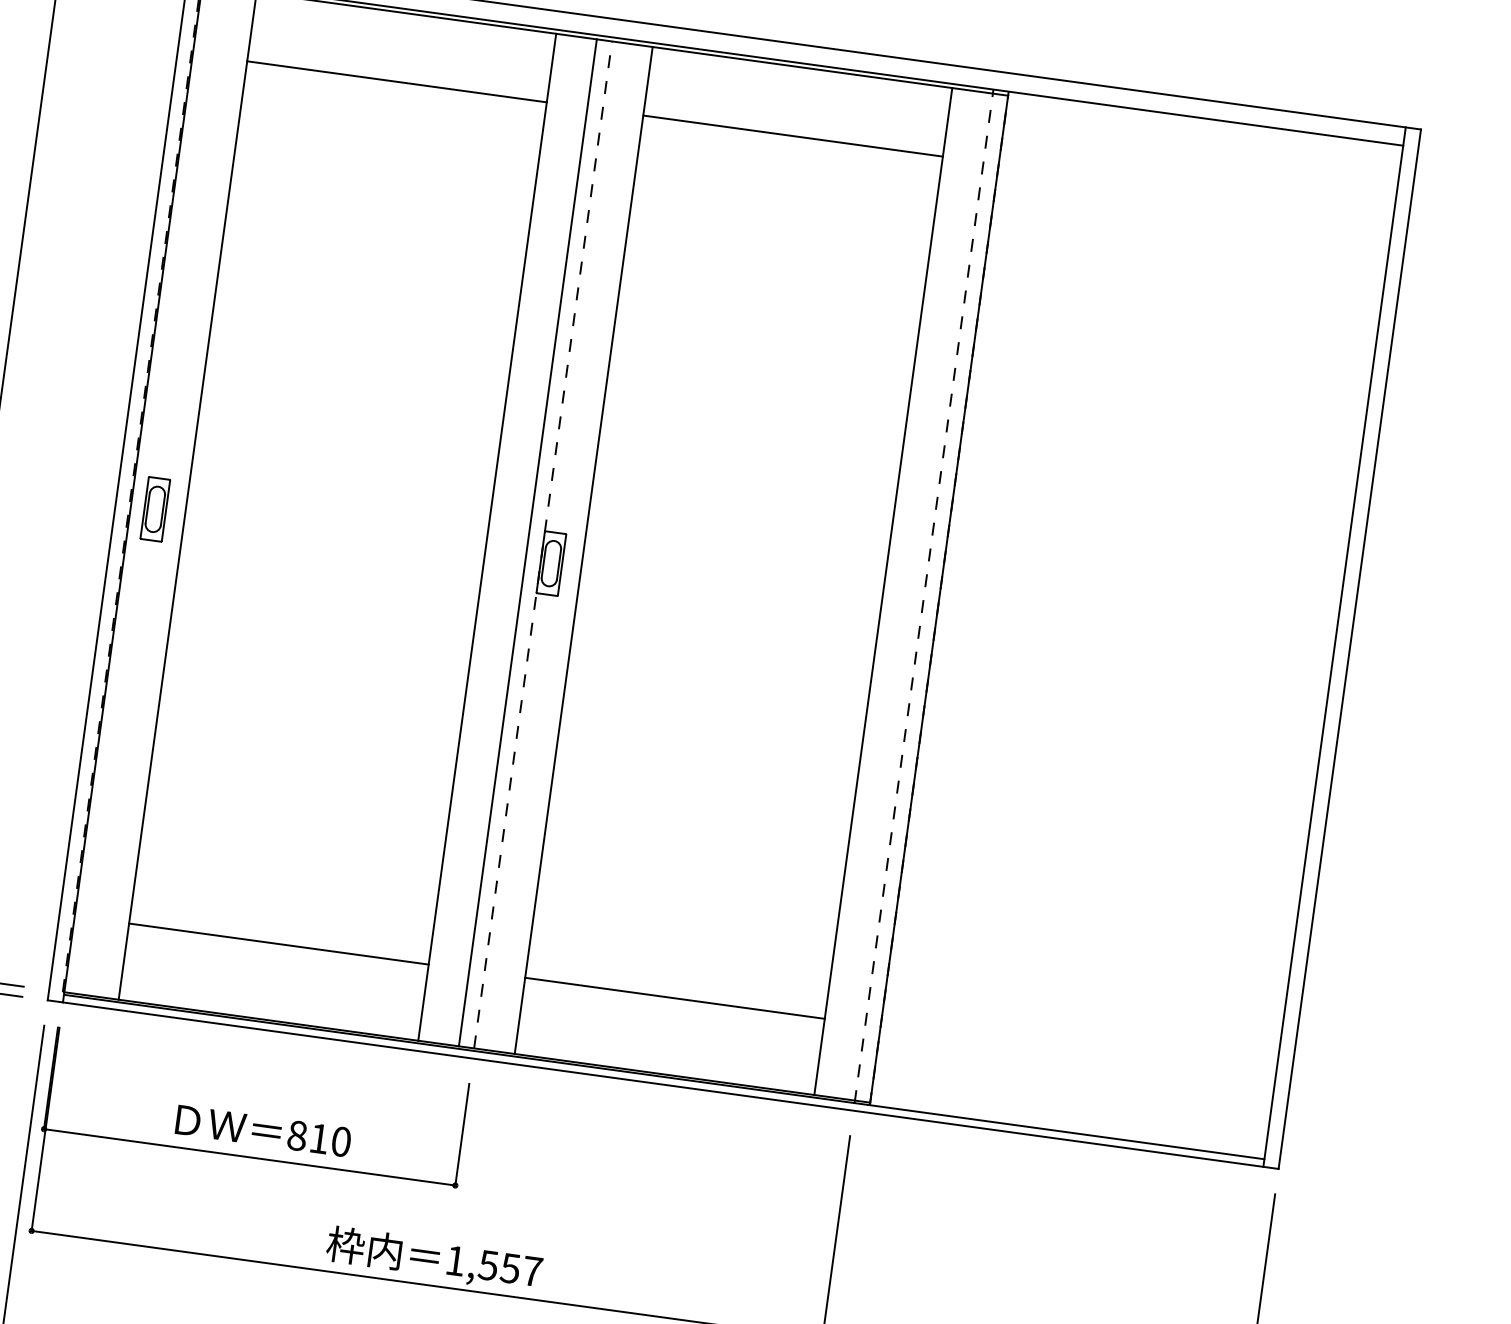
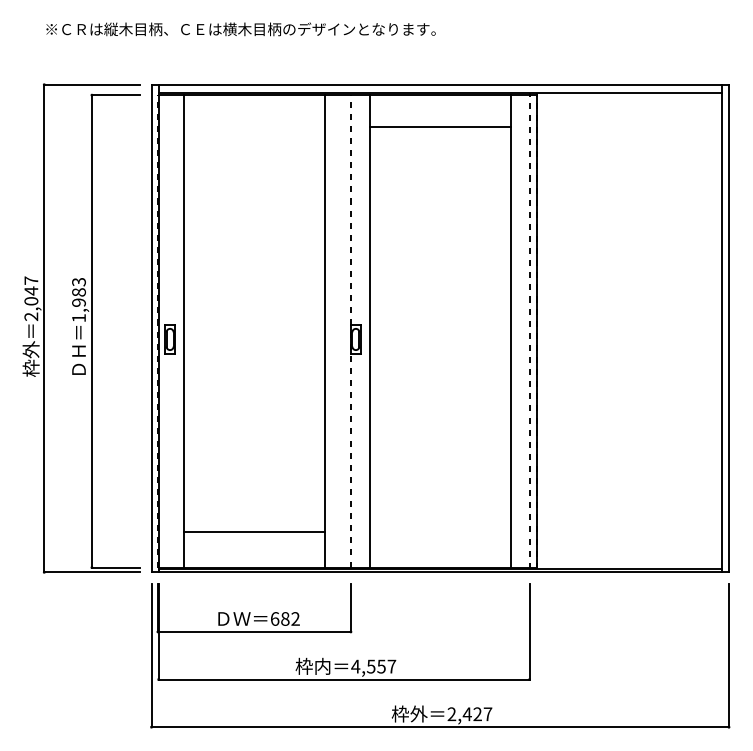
line: (397, 82) -> (254, 127), removed
line: (527, 543) -> (343, 331), removed
line: (673, 997) -> (439, 531), removed
text: (317, 1137) -> (284, 618), 810 -> 682
text: (455, 1260) -> (355, 666), 1,557 -> 4,557

